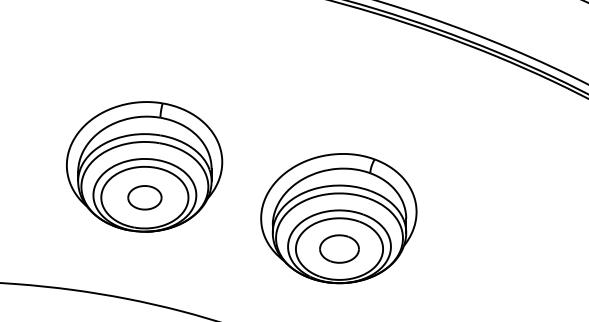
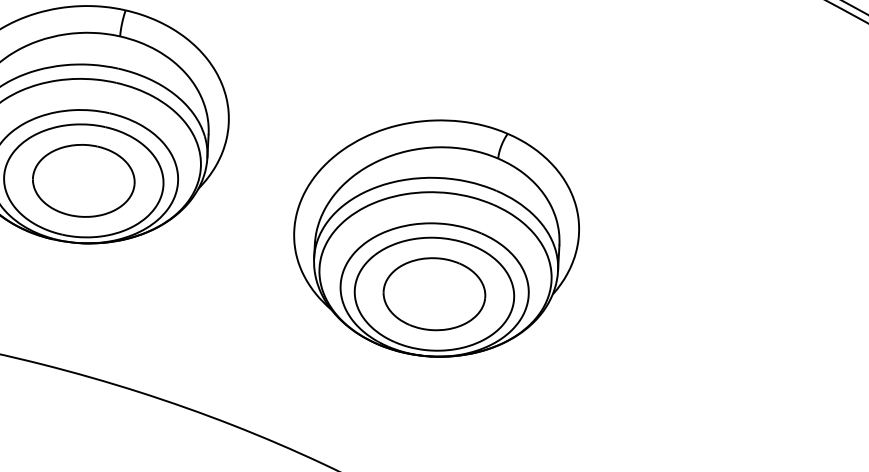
part: (144, 197) -> (83, 180), size x1.67
part: (339, 248) -> (434, 293), size x1.43

